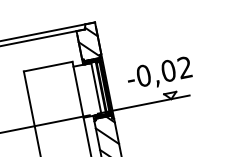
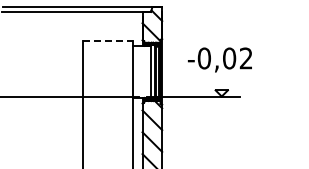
line: (48, 66) -> (108, 41), solid -> dashed
text: (158, 73) -> (219, 59), moved

